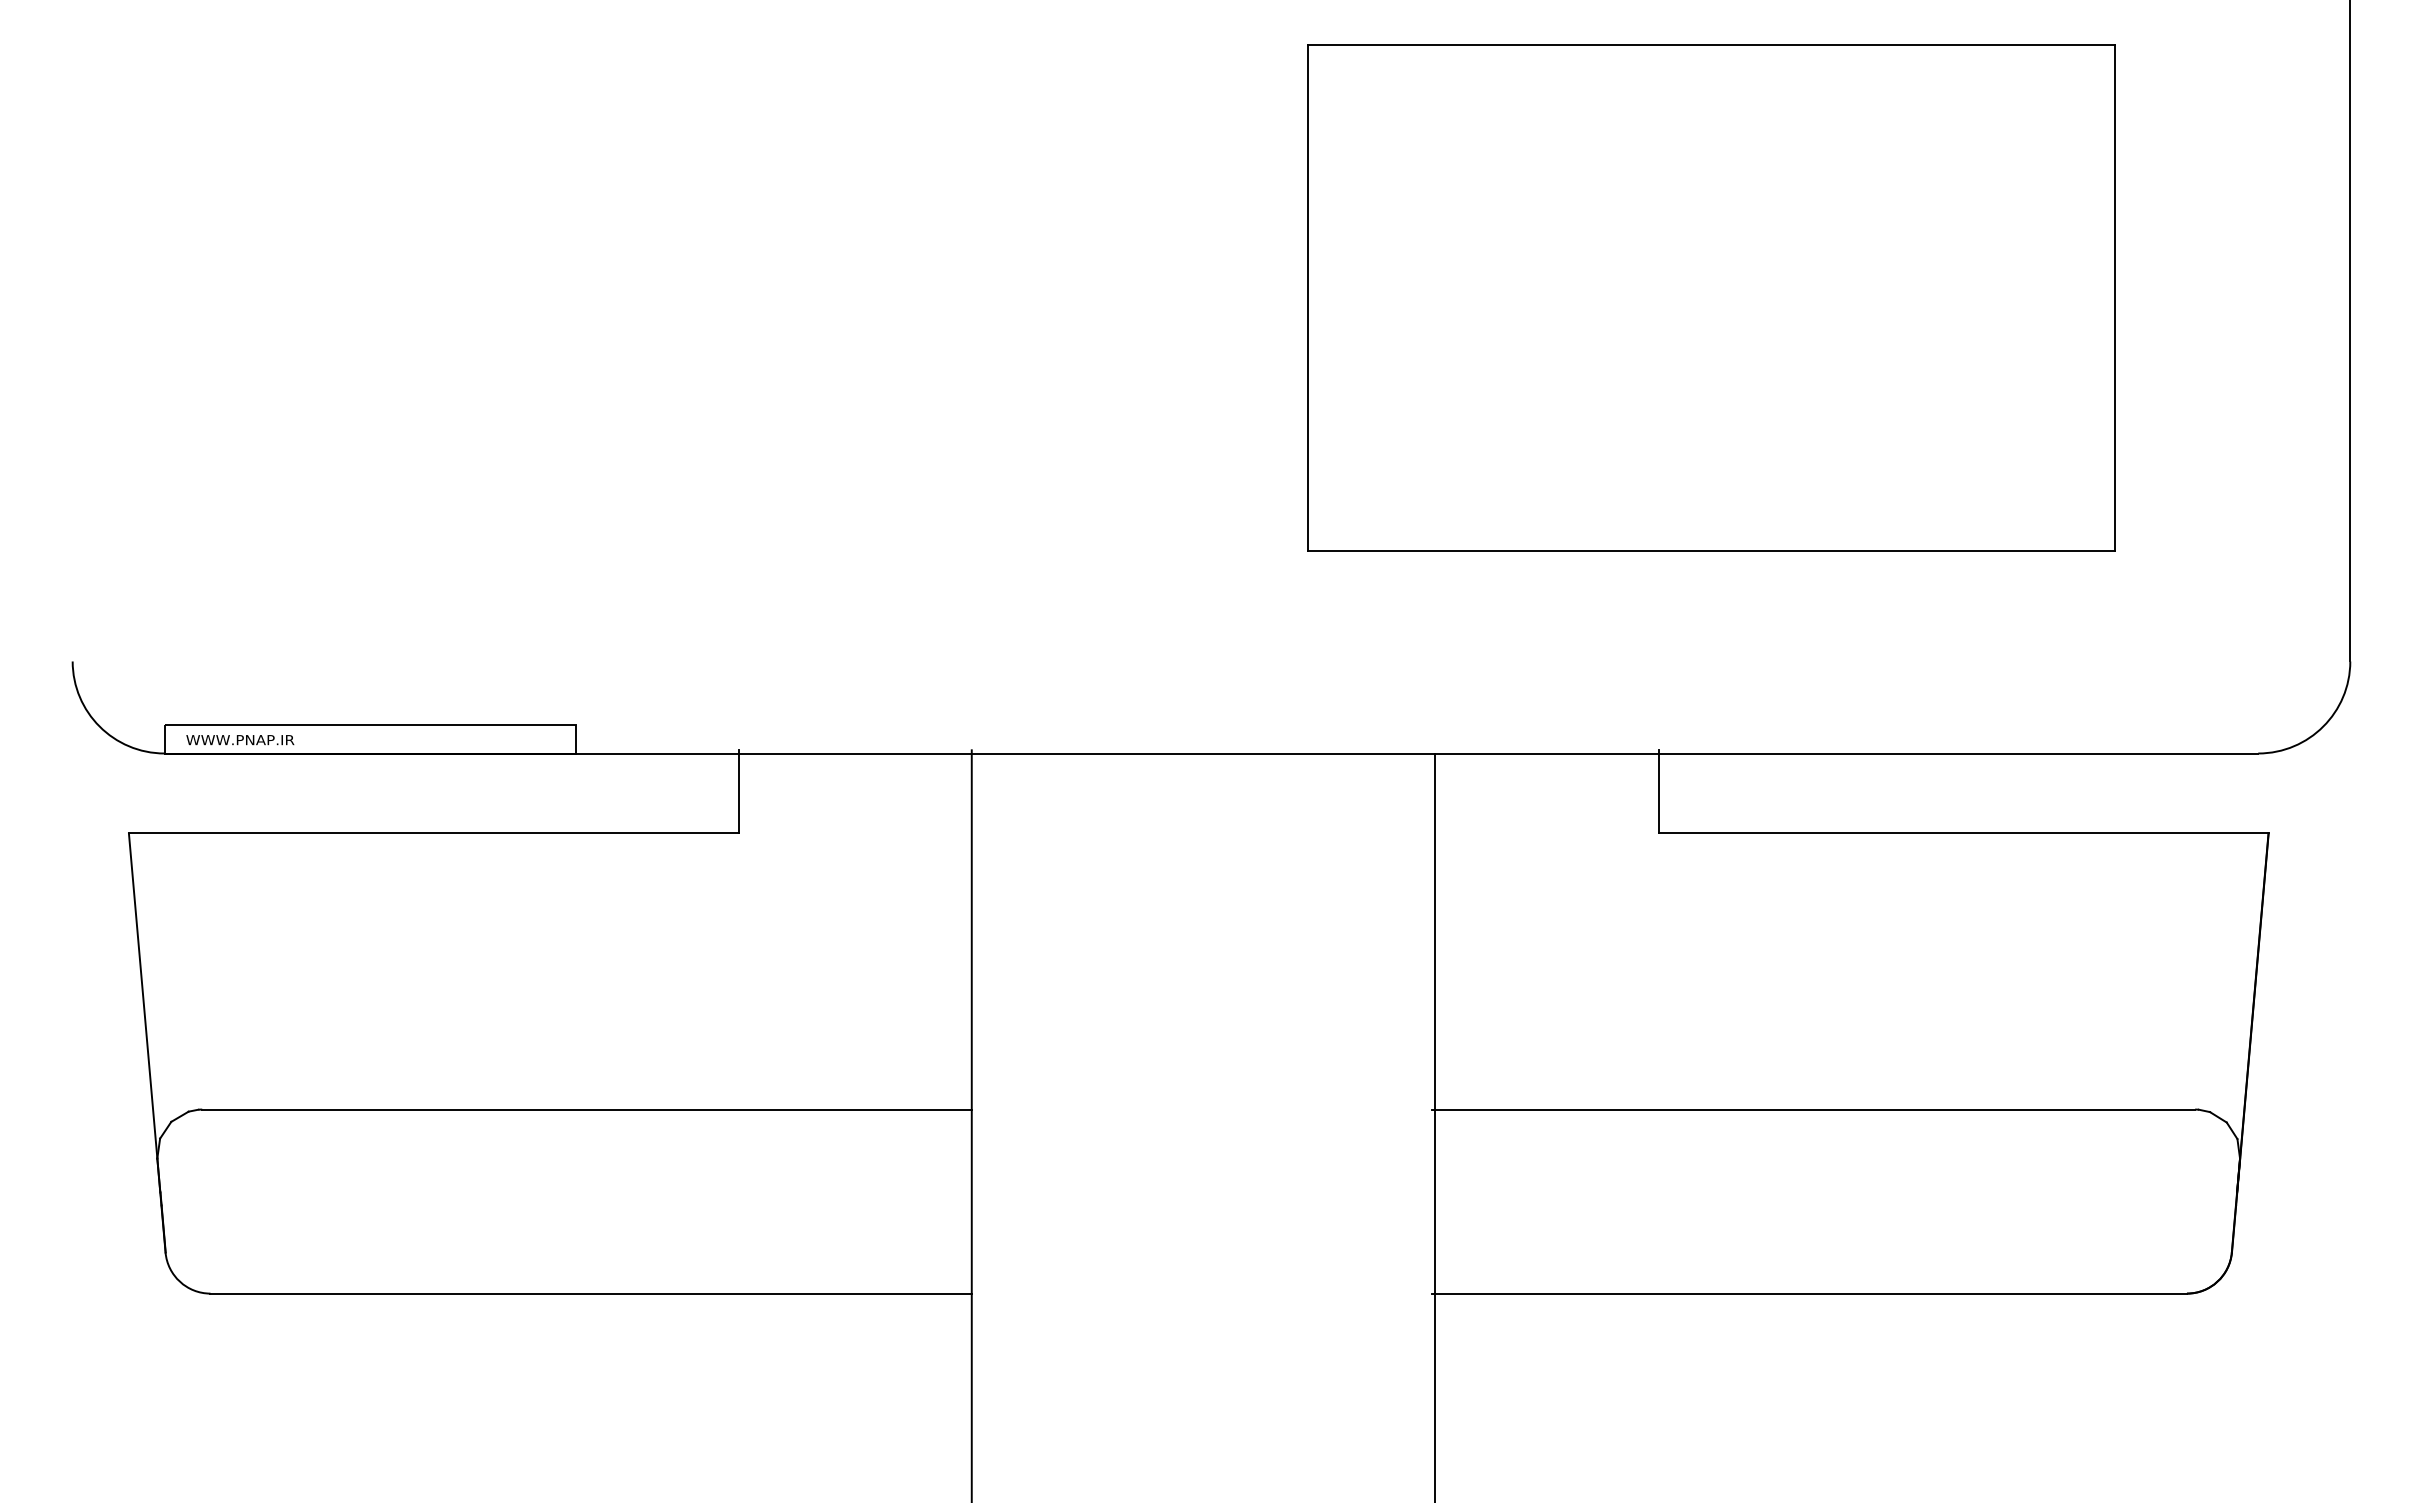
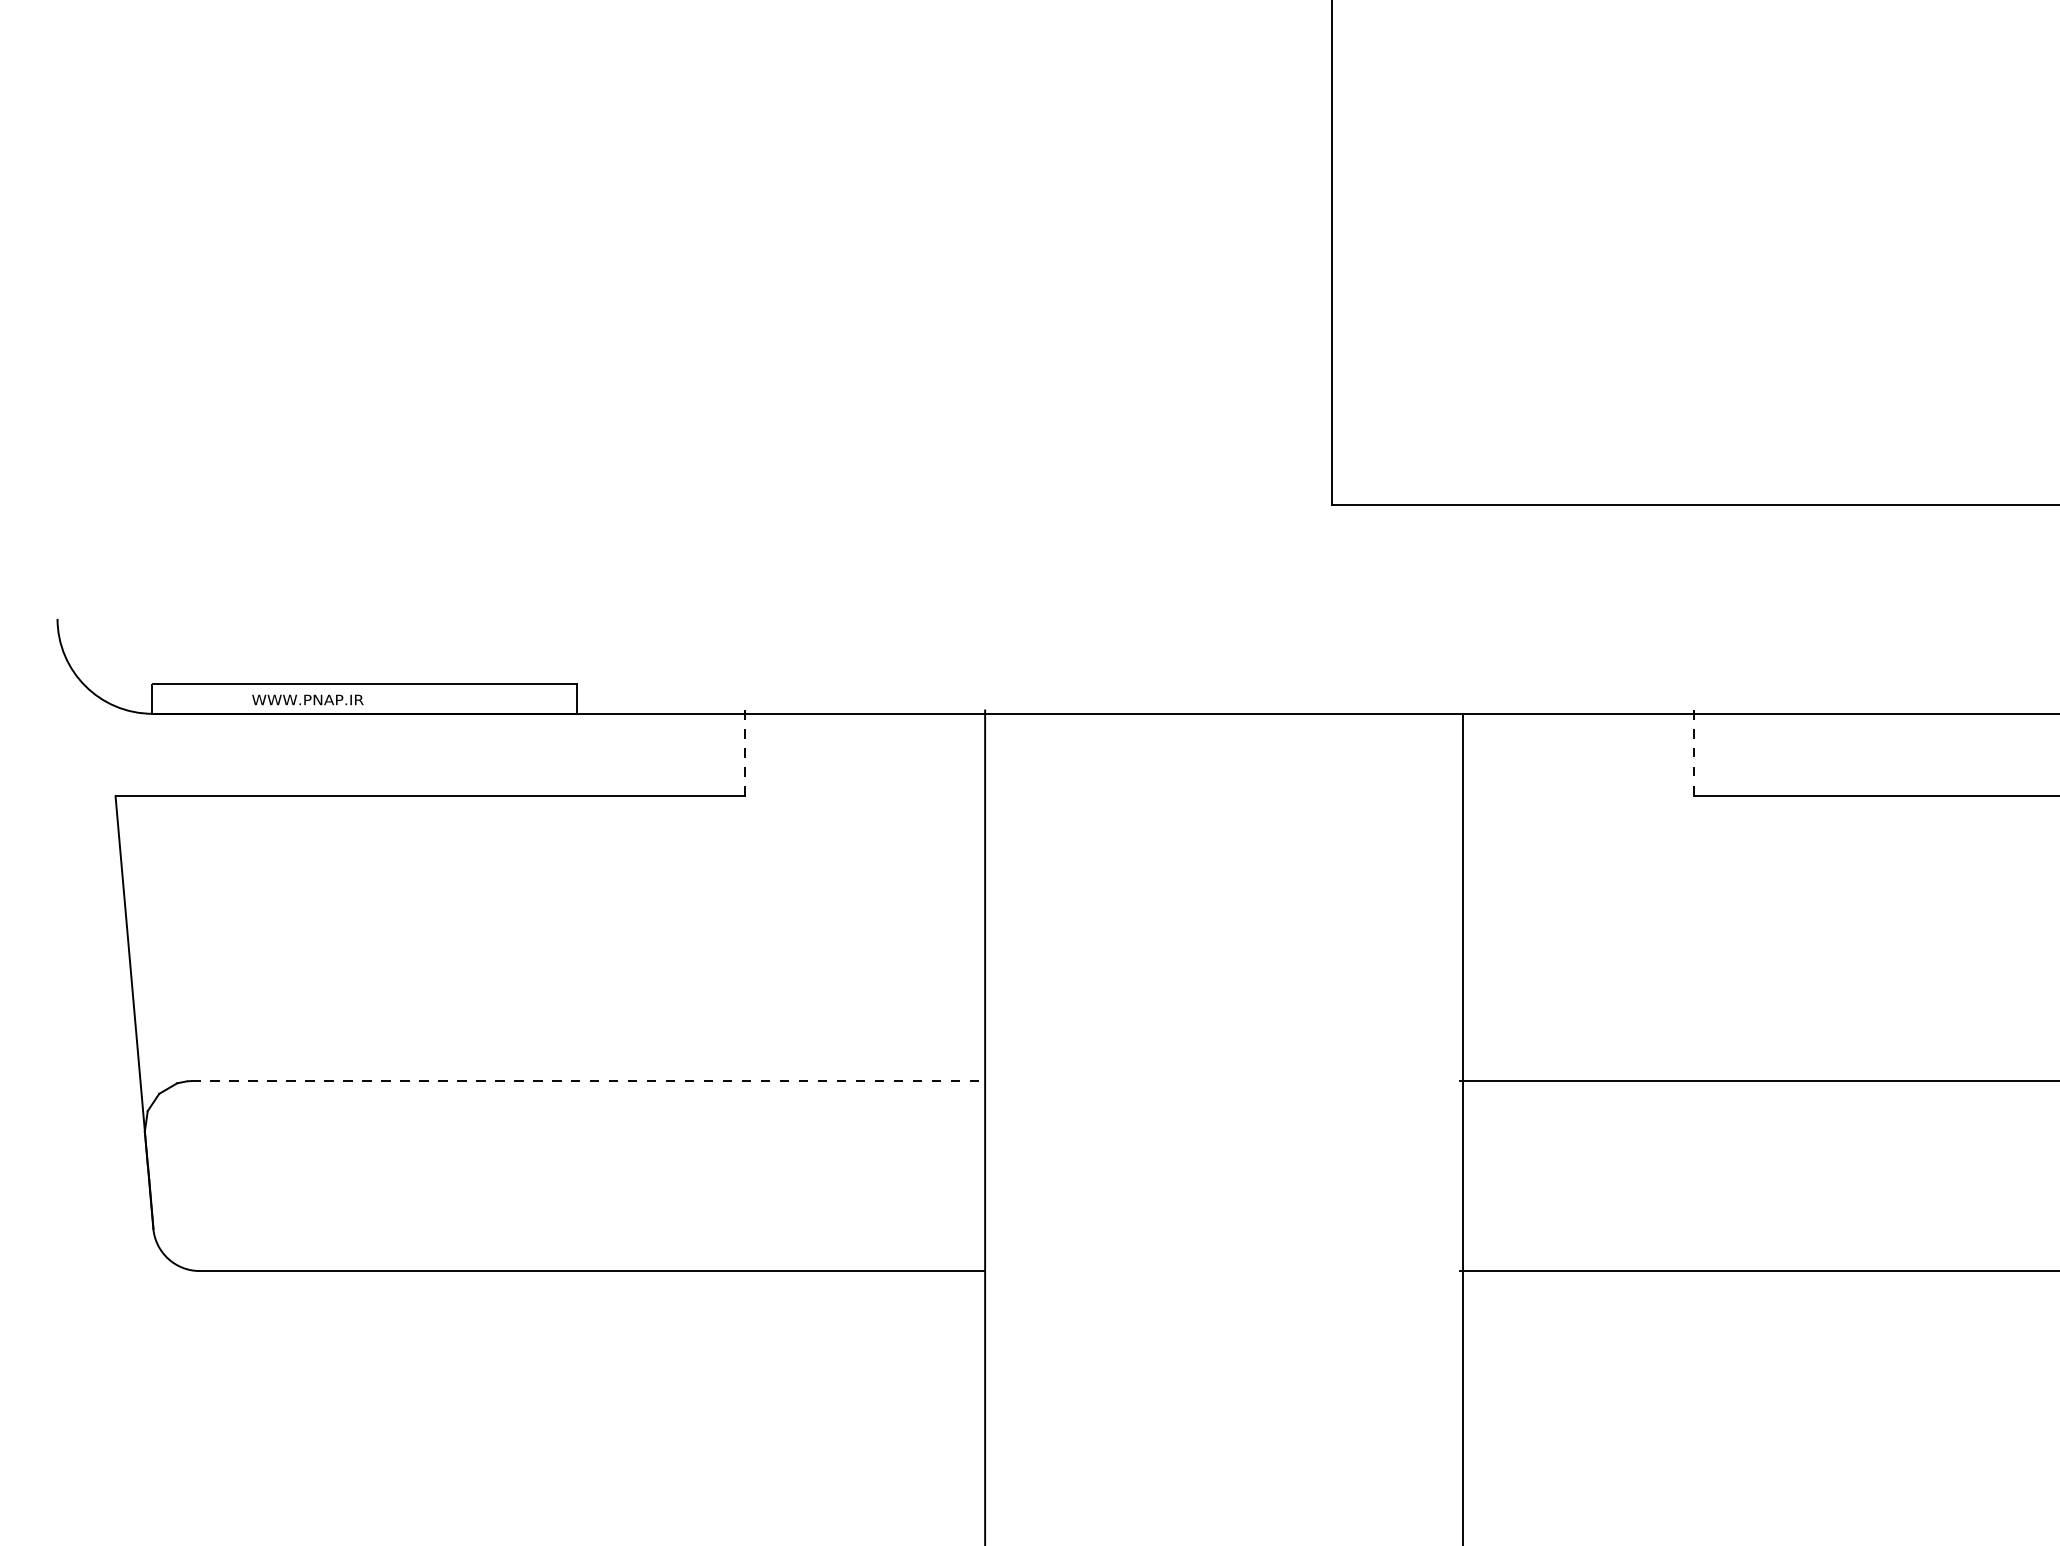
text: (240, 740) -> (308, 700), moved
line: (738, 791) -> (744, 753), solid -> dashed
line: (1658, 791) -> (1693, 753), solid -> dashed
line: (587, 1109) -> (588, 1081), solid -> dashed

